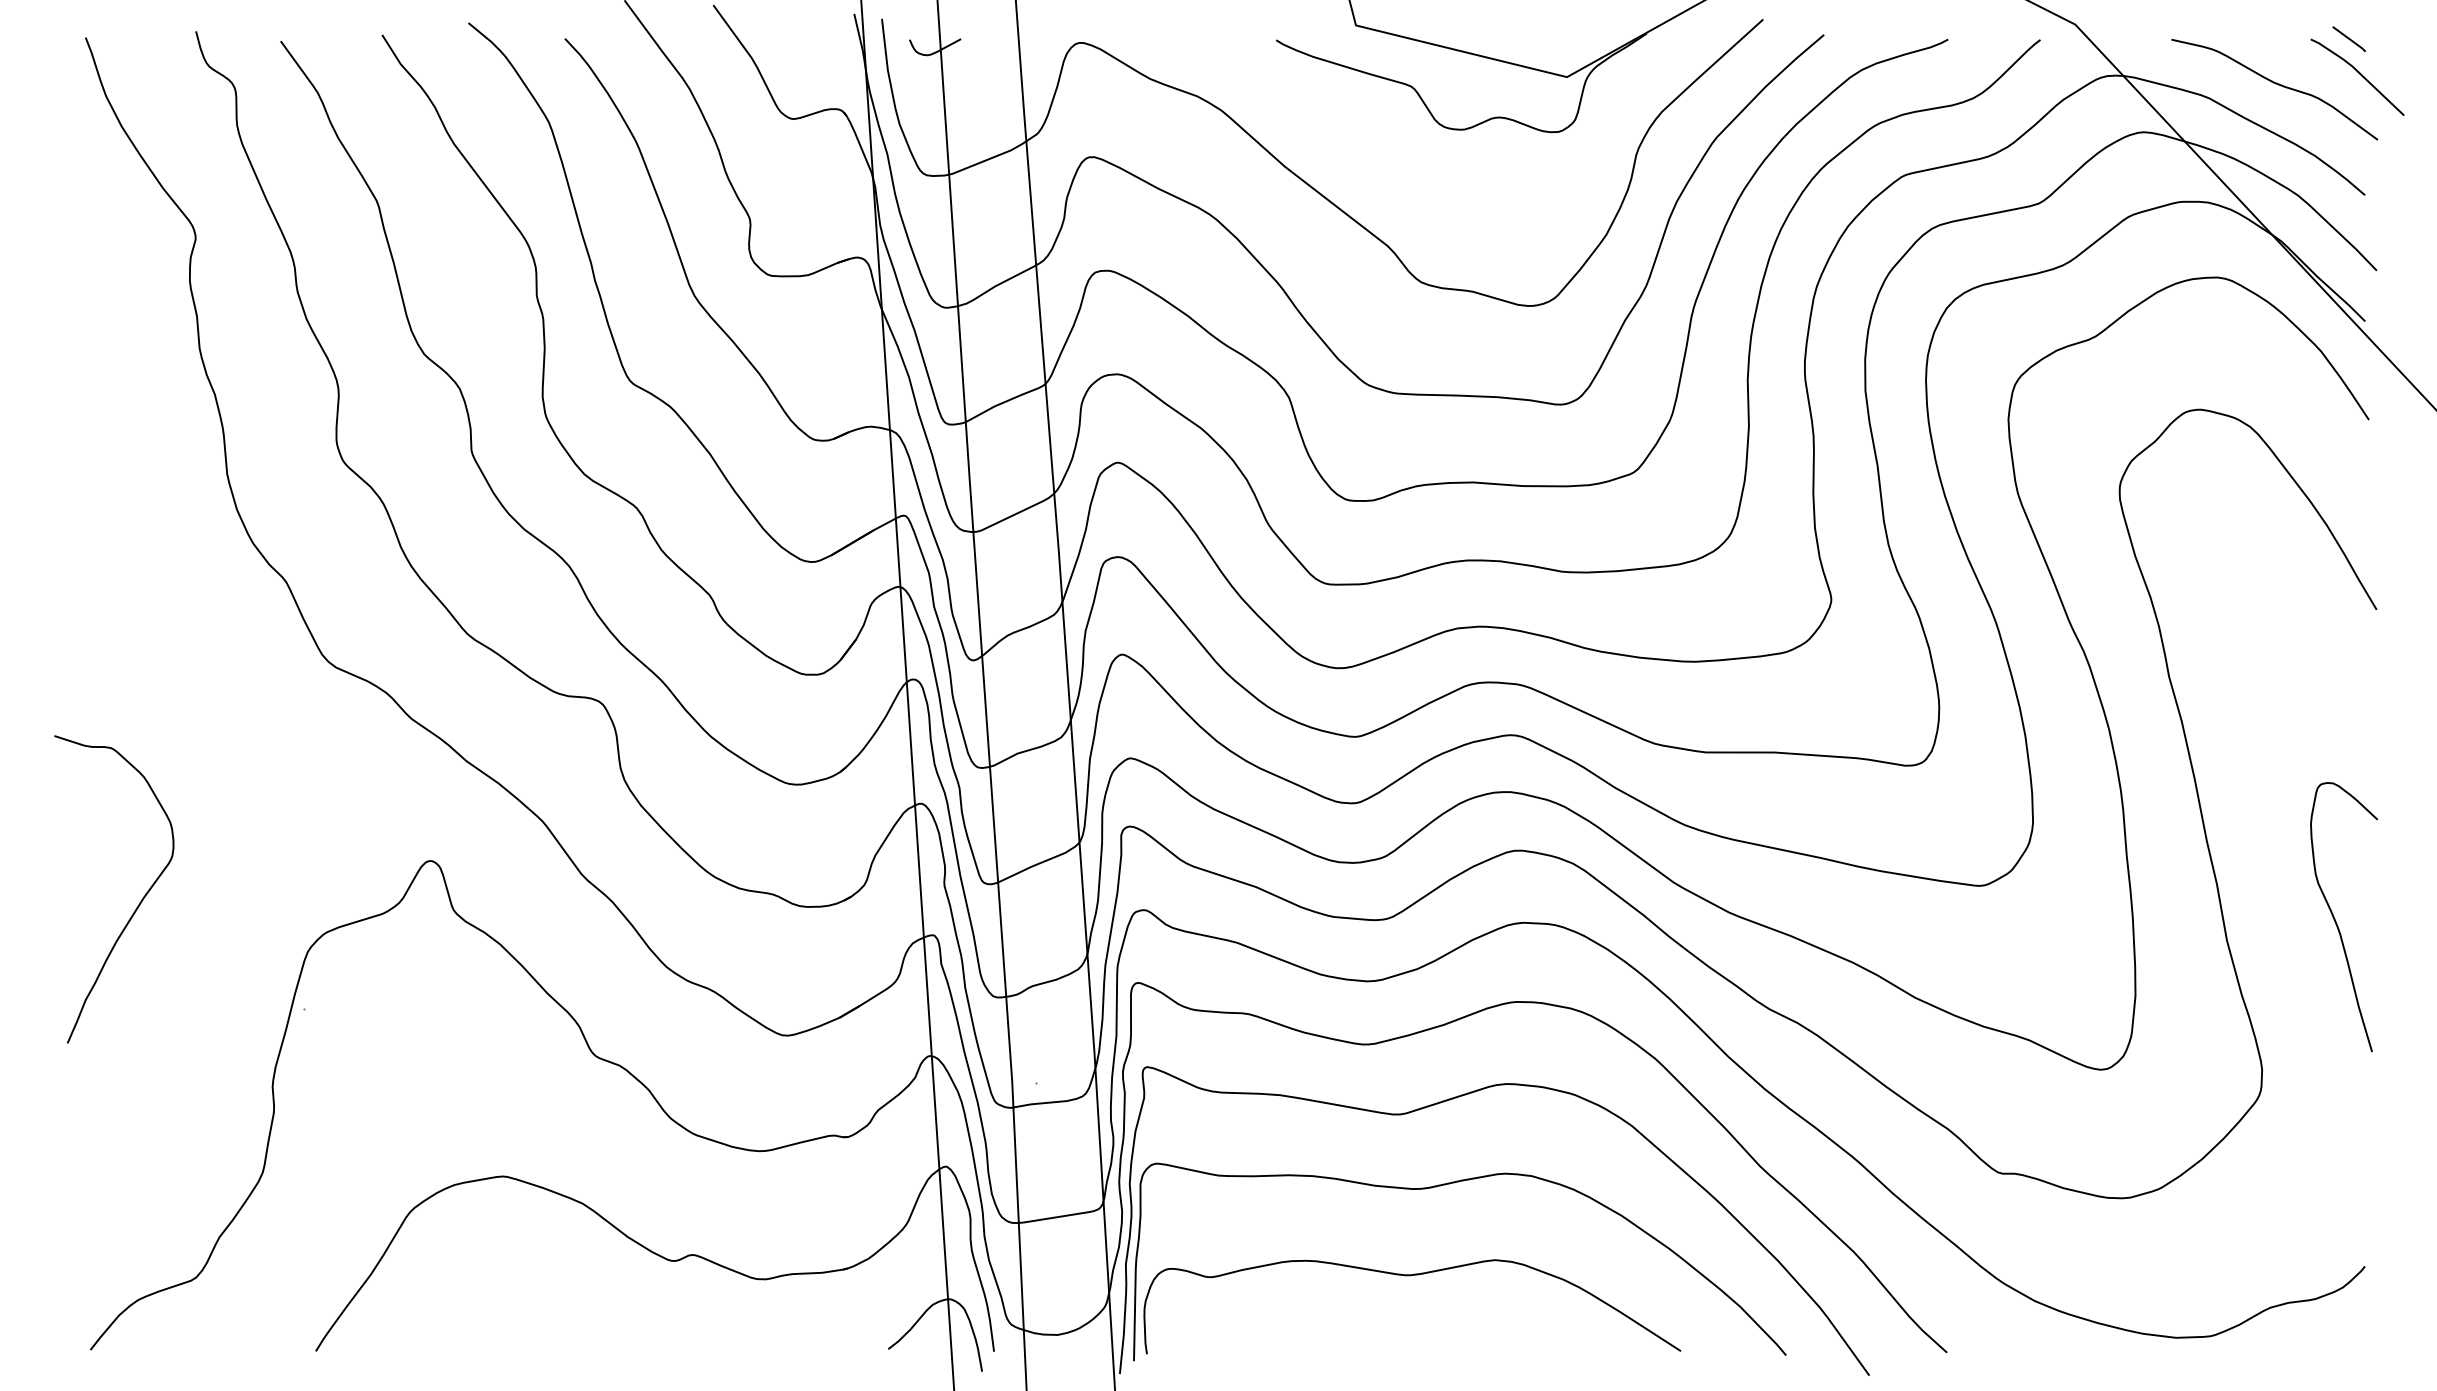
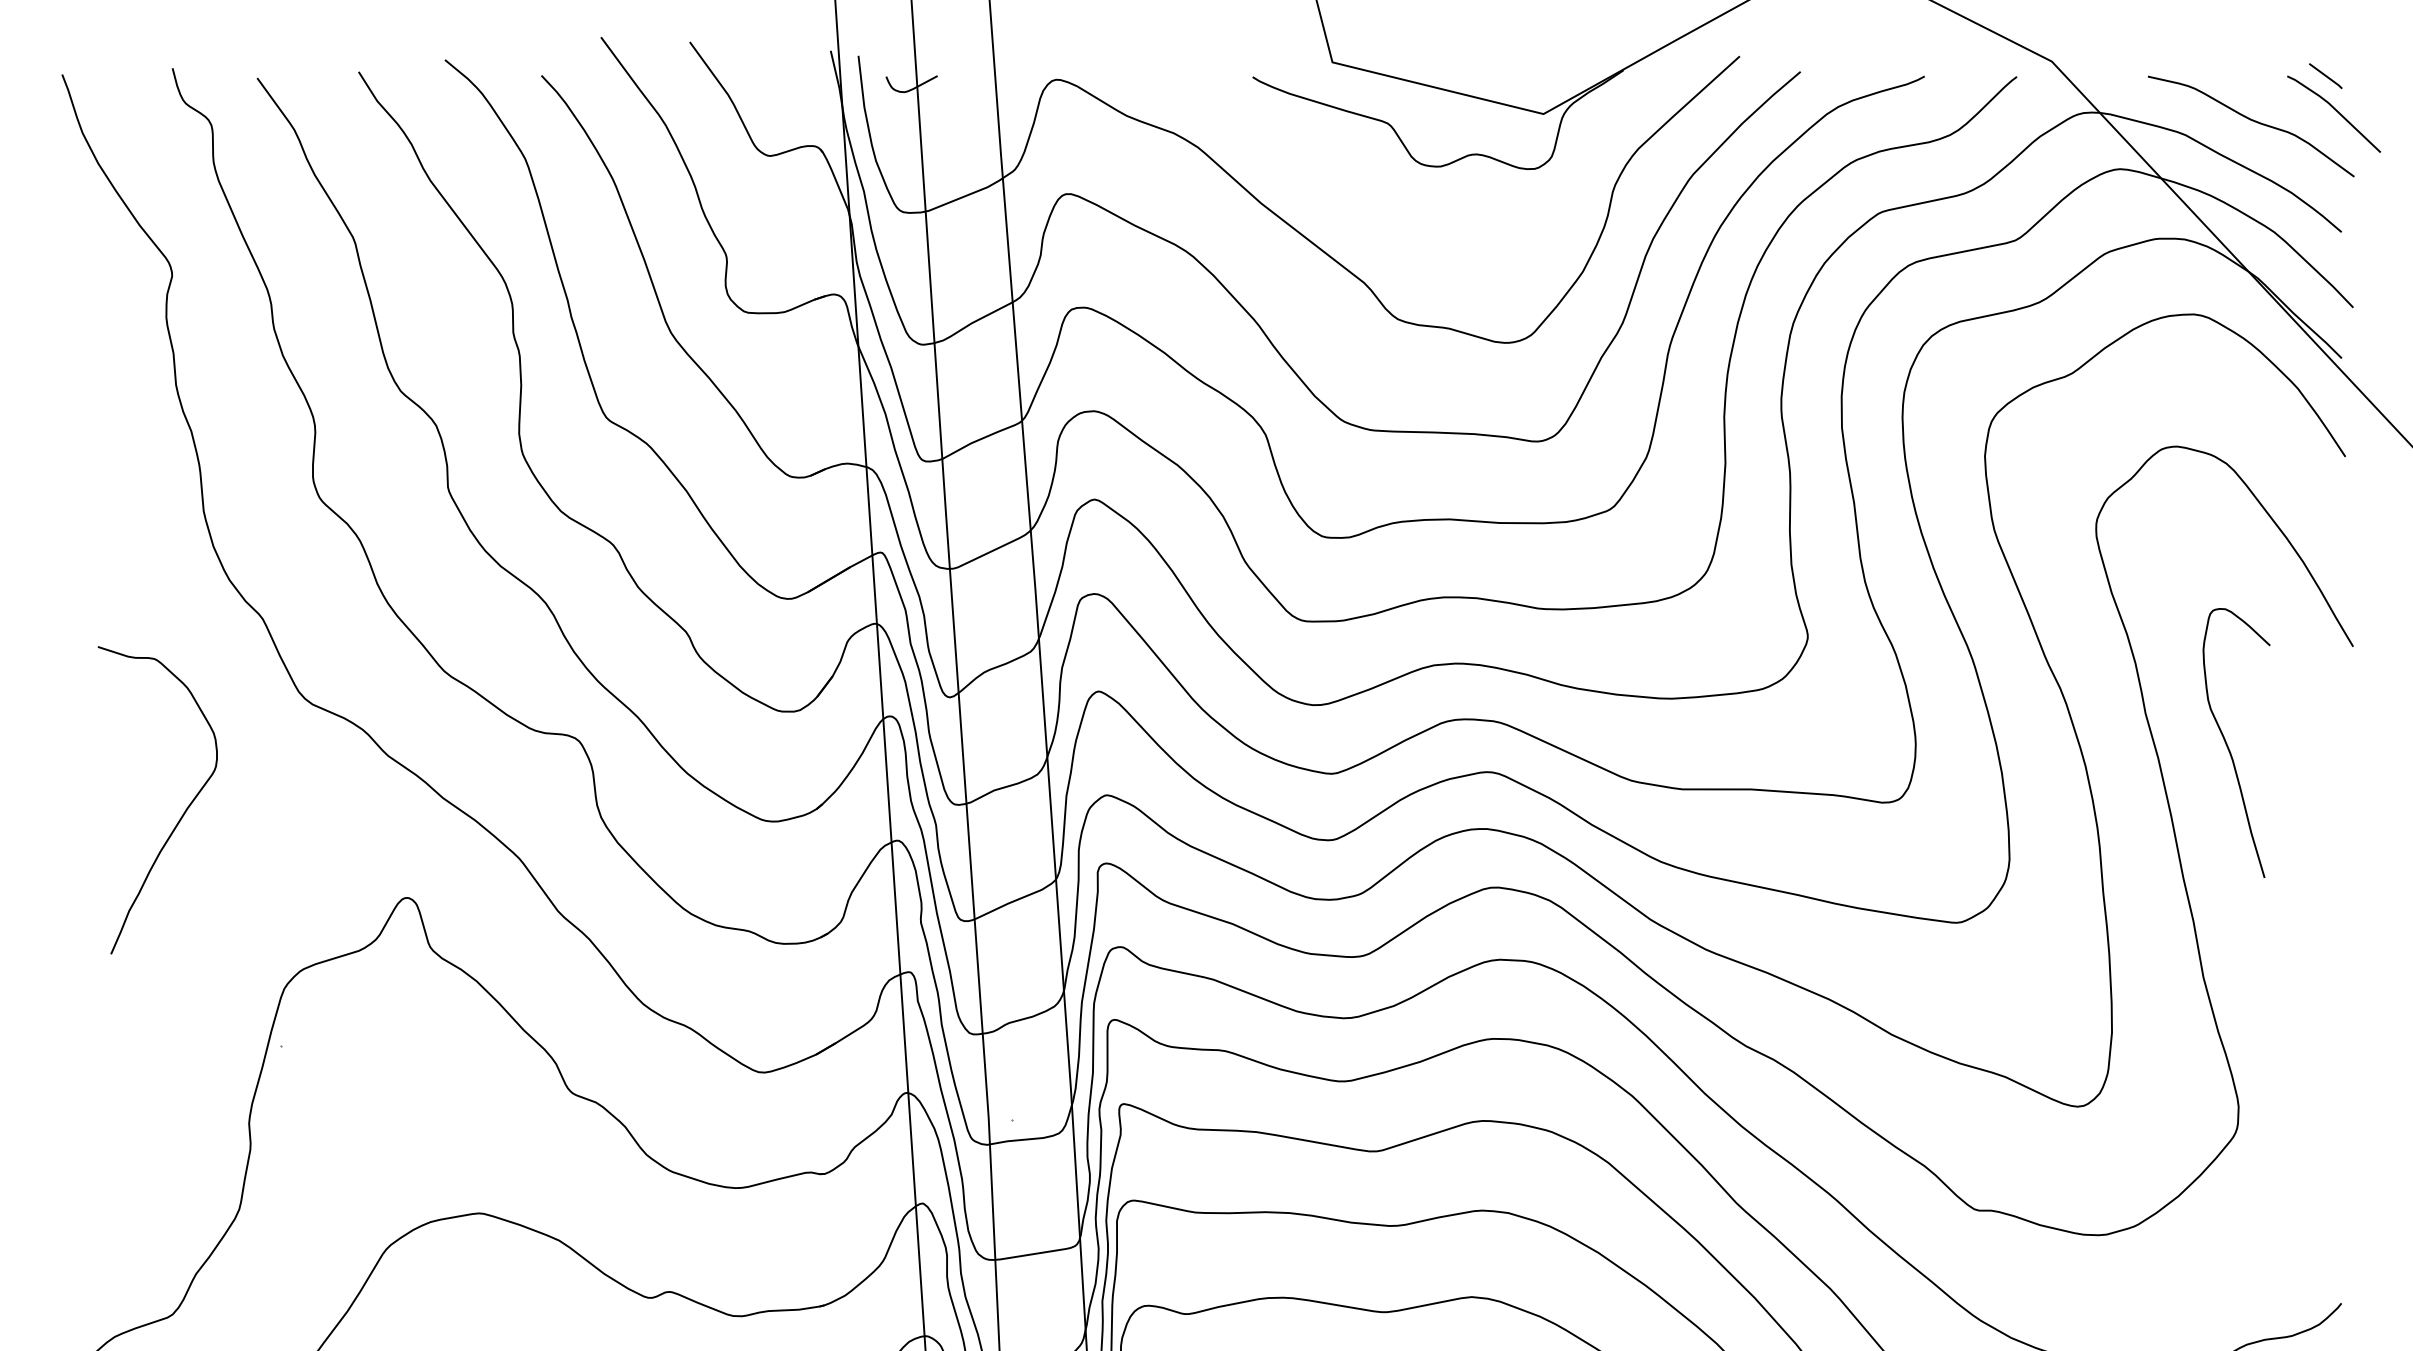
curve: (137, 905) -> (181, 816), moved
curve: (2335, 918) -> (2228, 744), moved

